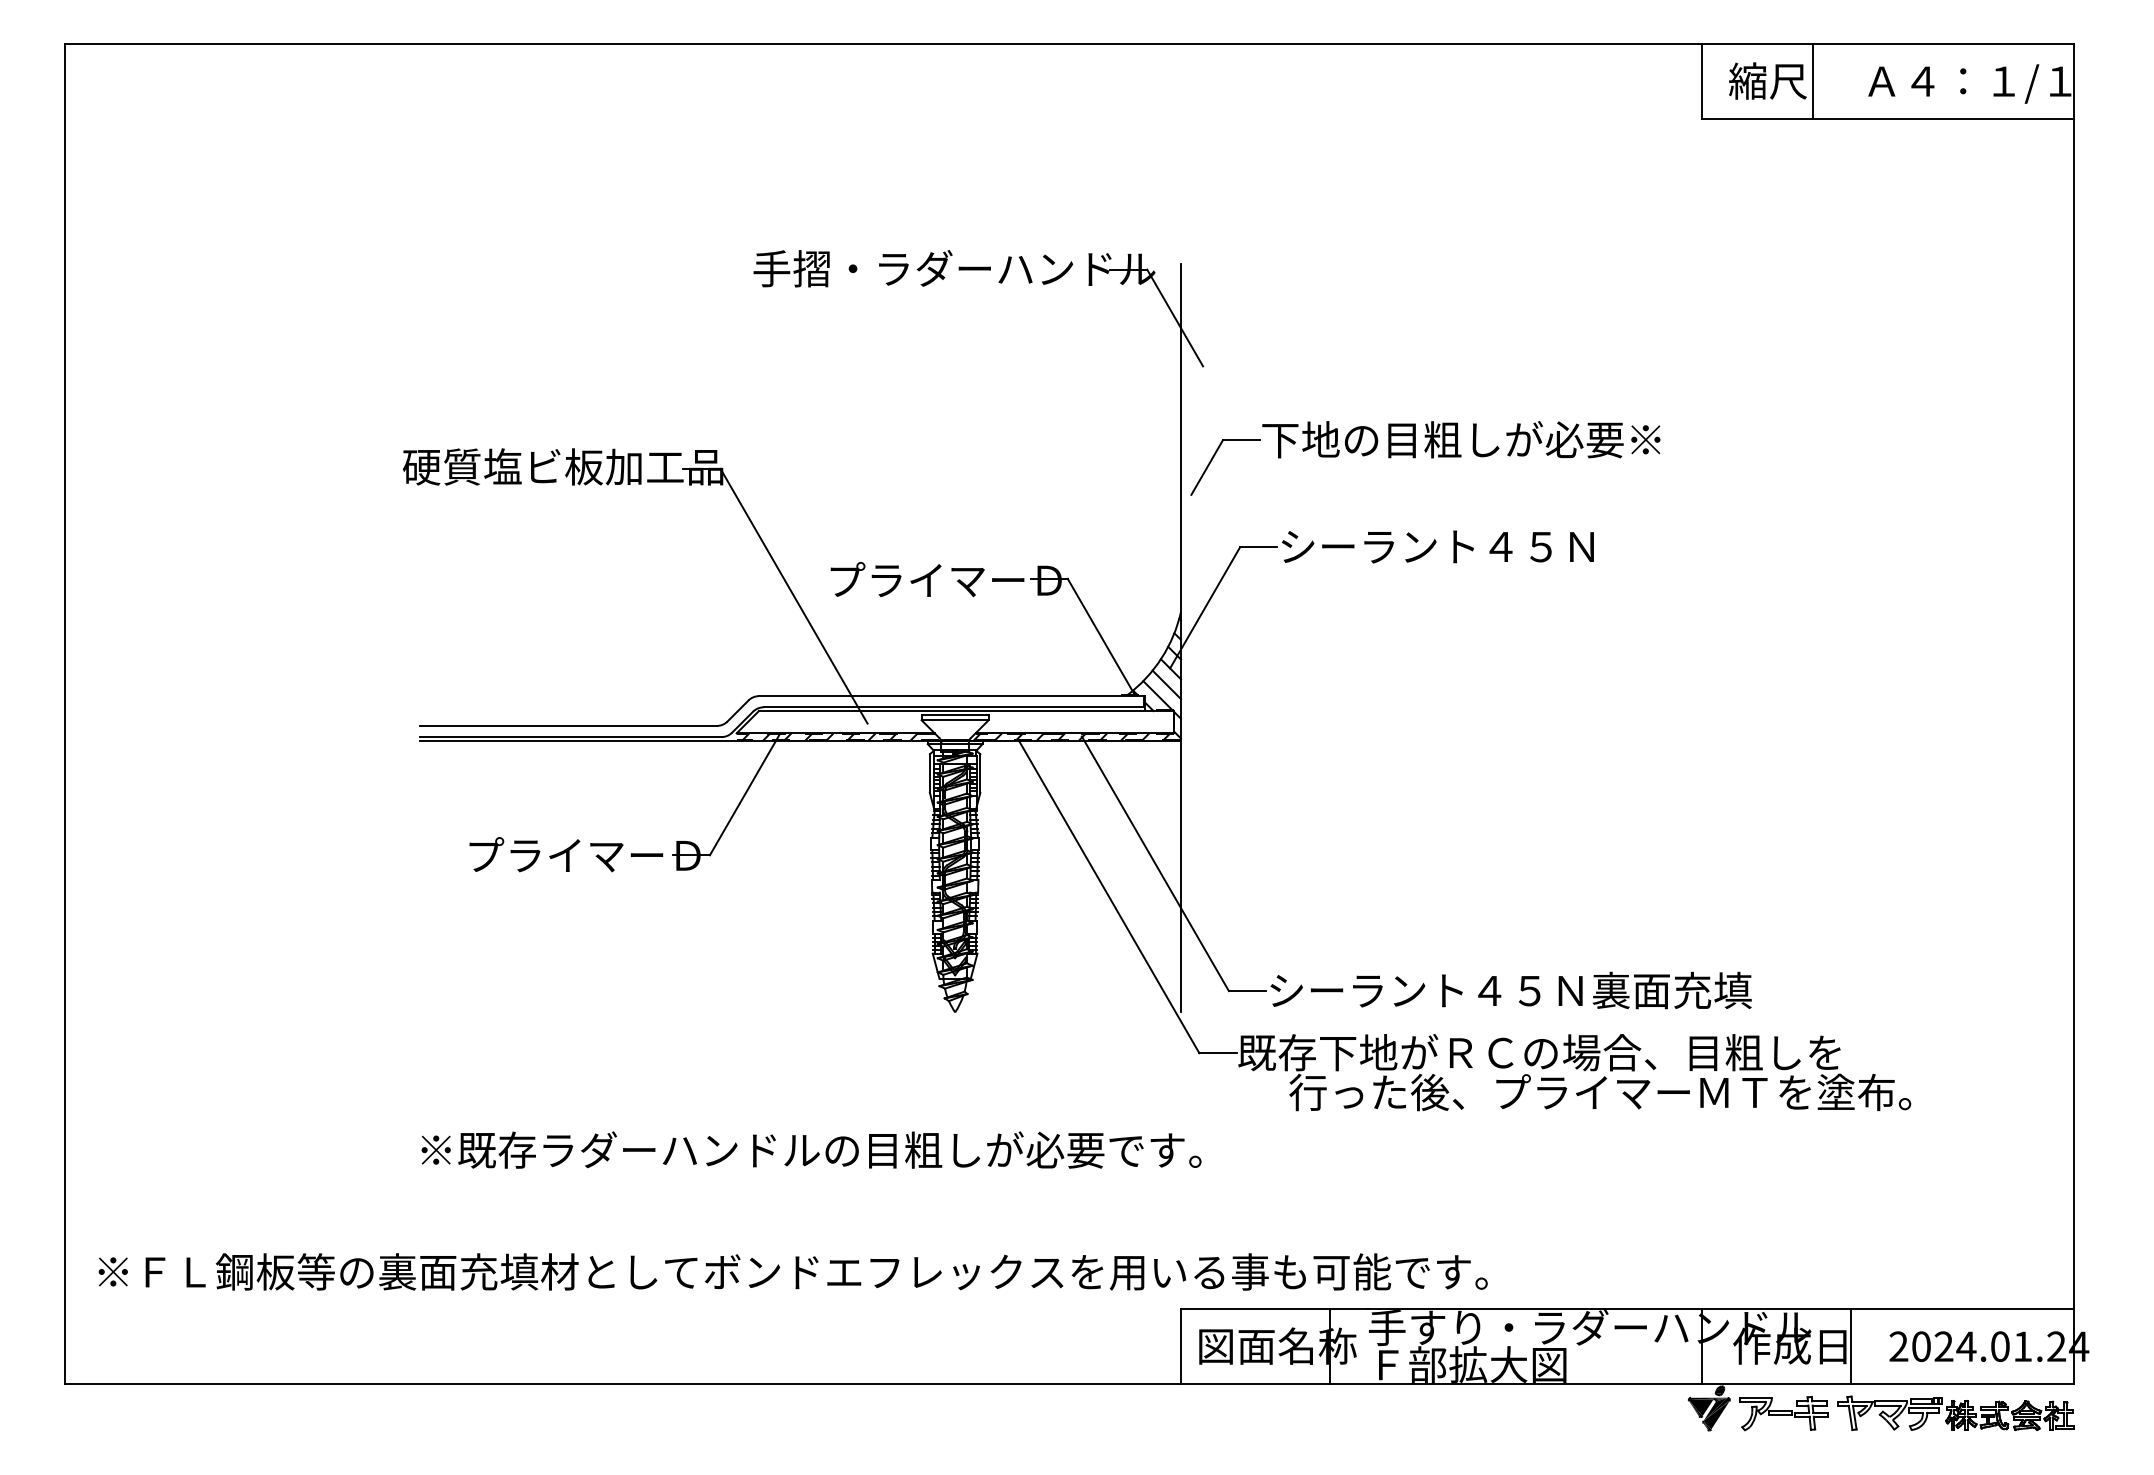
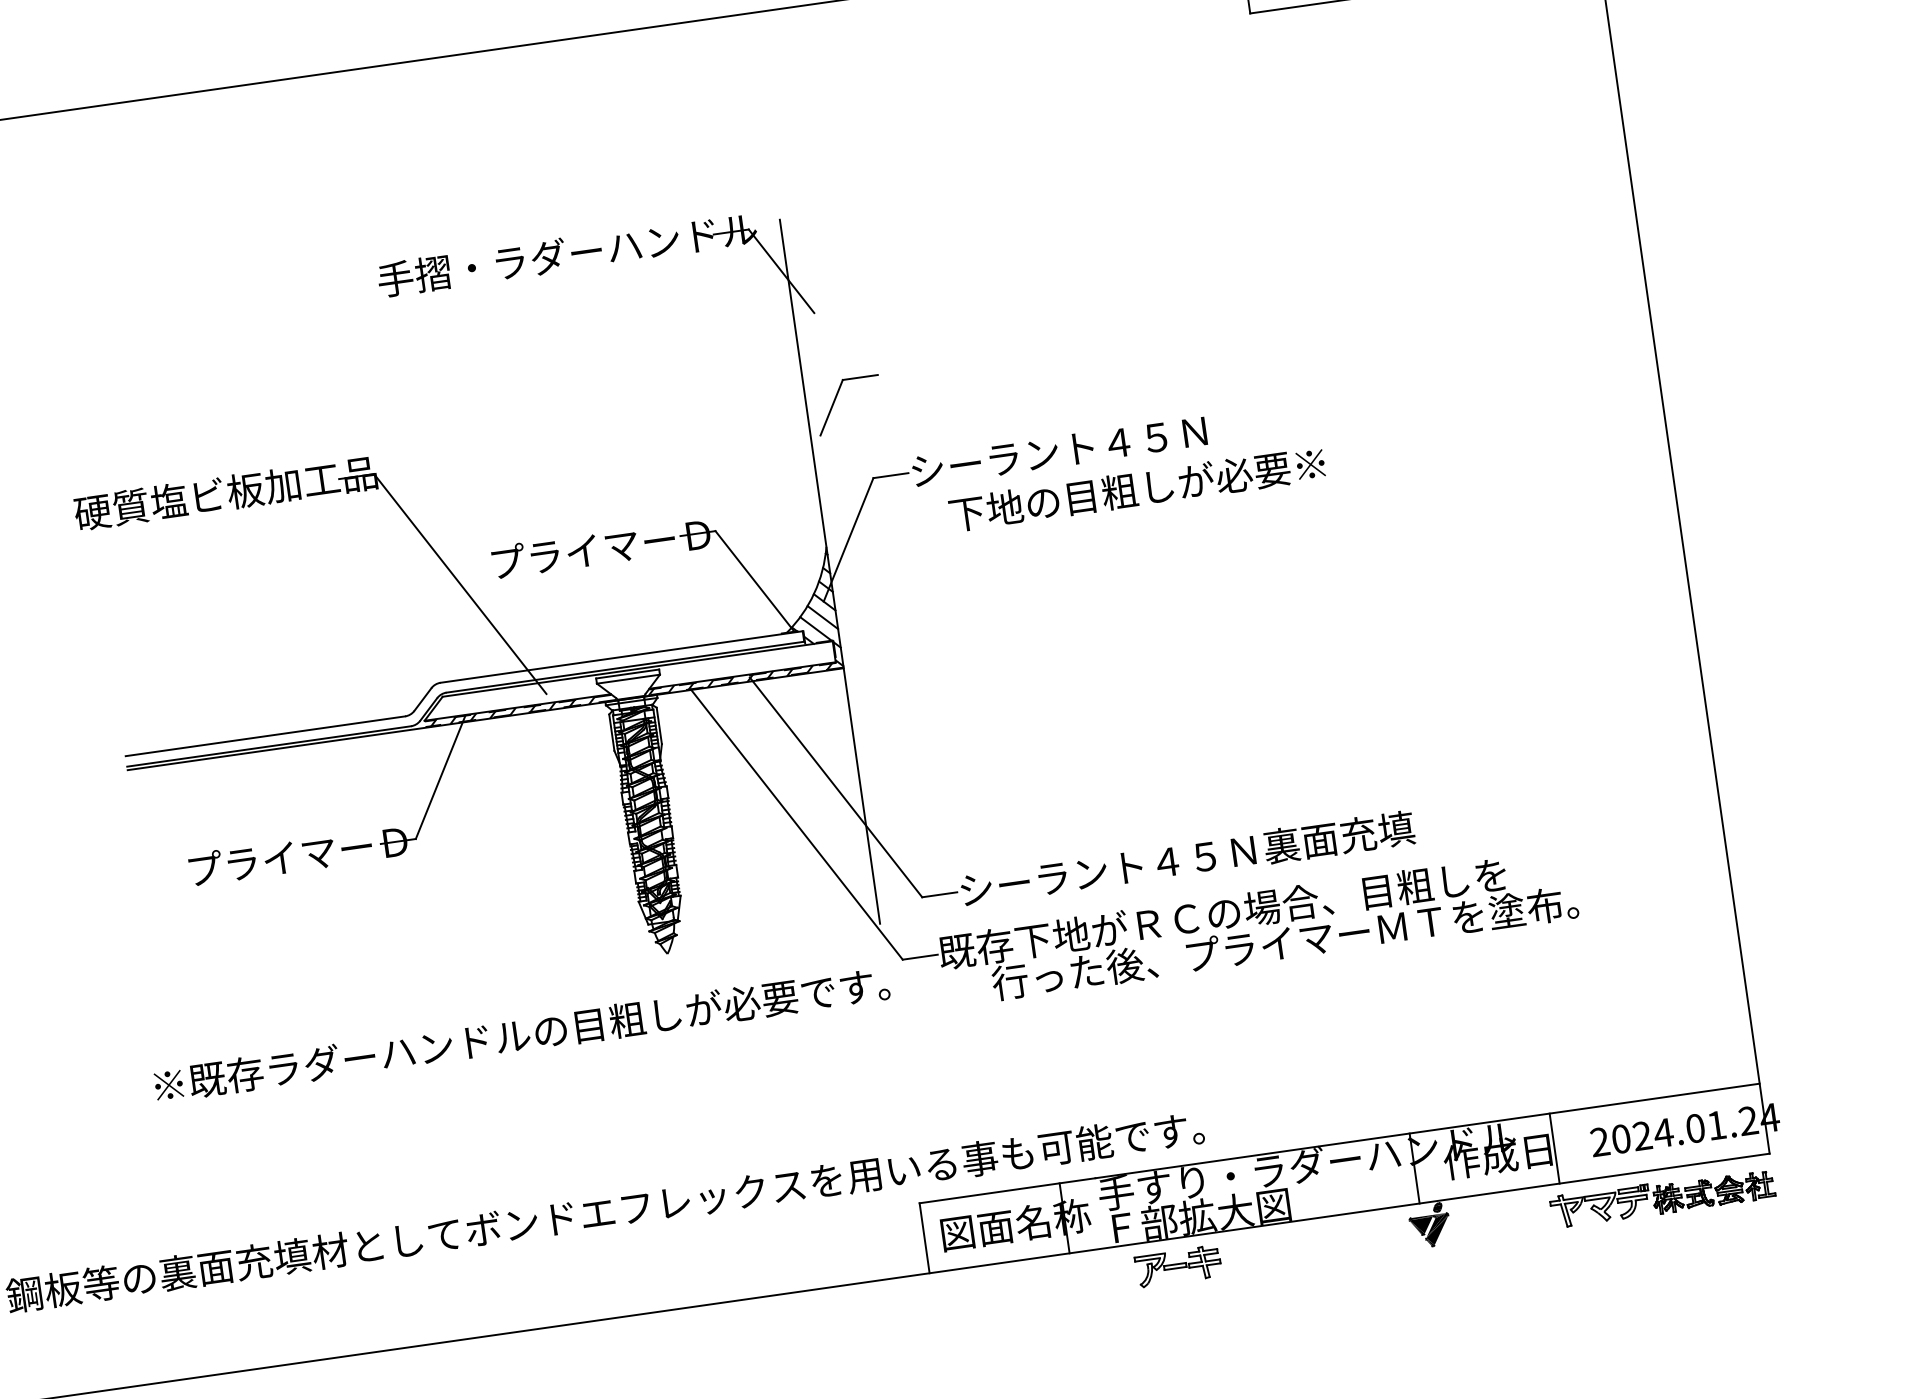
text: (1461, 439) -> (1137, 488), moved
text: (811, 1149) -> (521, 1034), moved
part: (1783, 1413) -> (1177, 1266), moved

